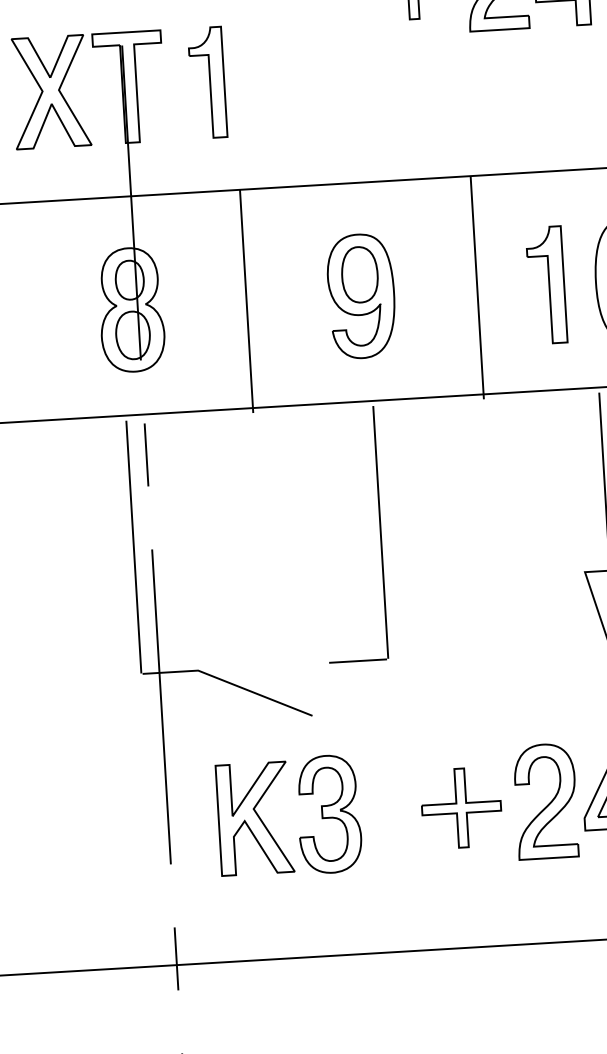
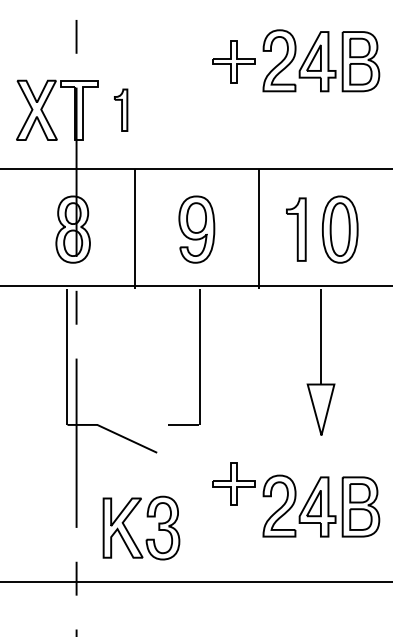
part: (206, 81) -> (120, 109), size x0.7
part: (297, 796) -> (146, 517), moved
part: (460, 807) -> (233, 483), moved

